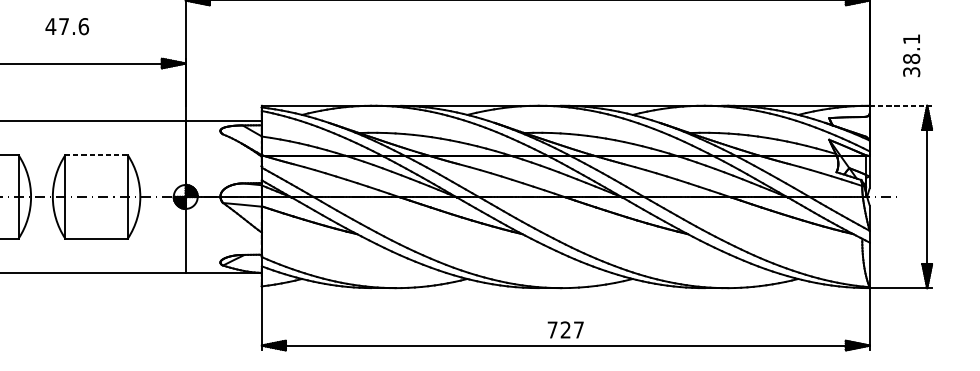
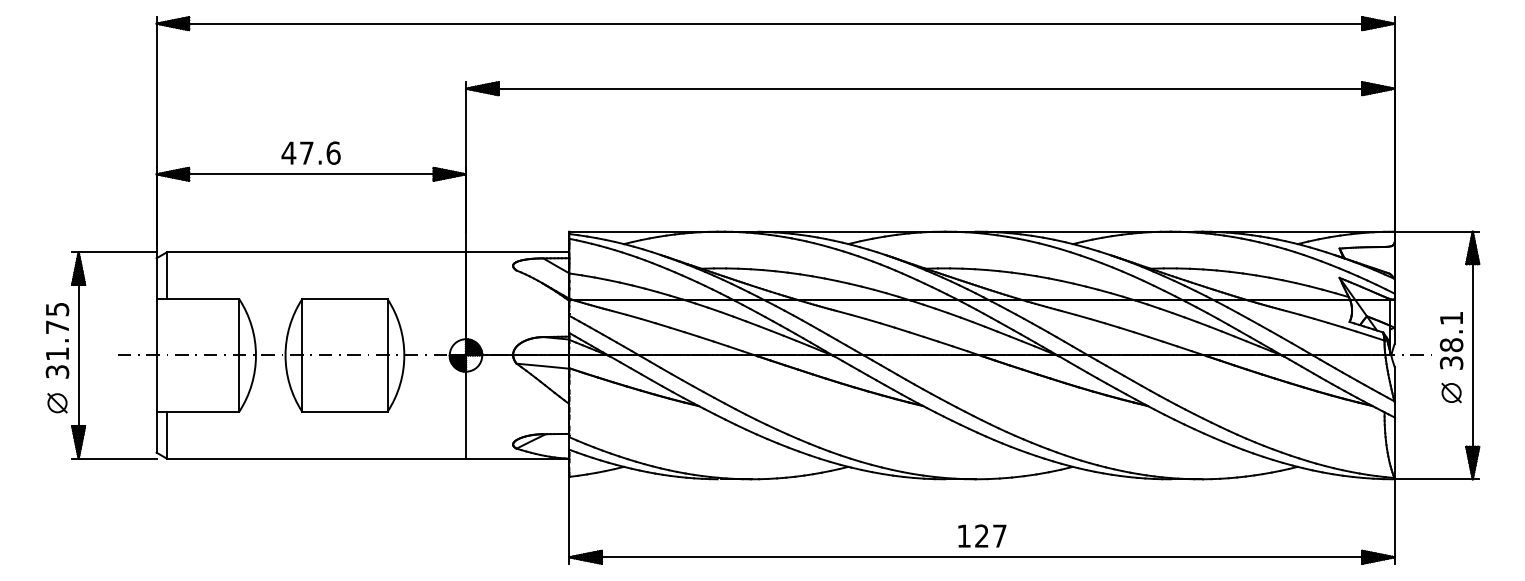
text: (66, 26) -> (310, 152), moved
text: (911, 55) -> (1451, 340), moved
line: (900, 105) -> (1436, 231), dashed -> solid
line: (96, 155) -> (344, 299), dashed -> solid
part: (911, 224) -> (1451, 392), added
text: (552, 329) -> (963, 535), 727 -> 127

